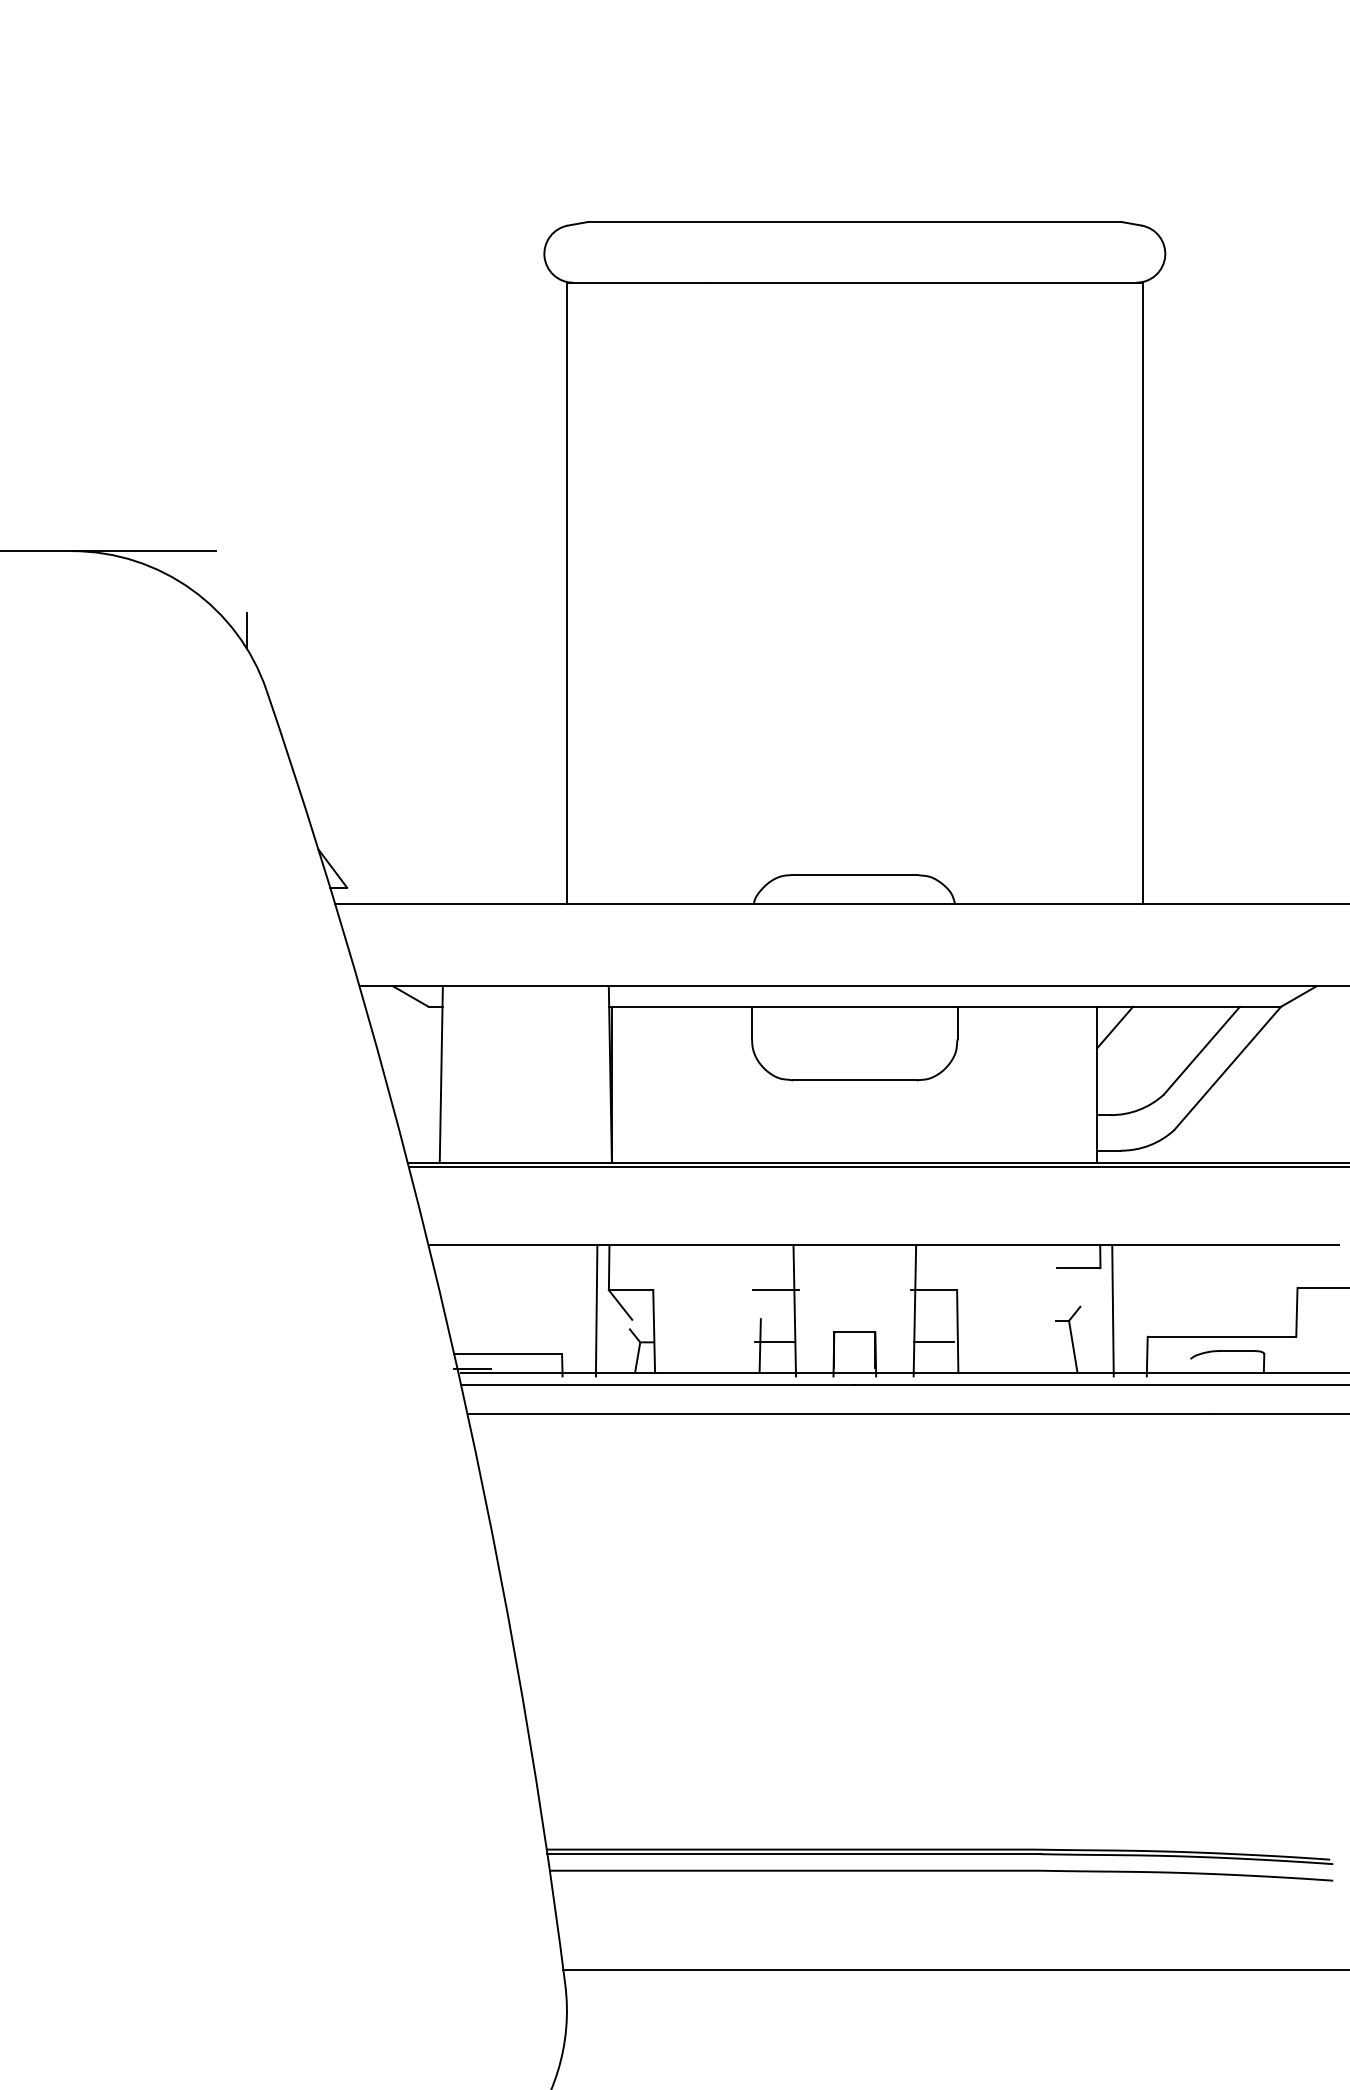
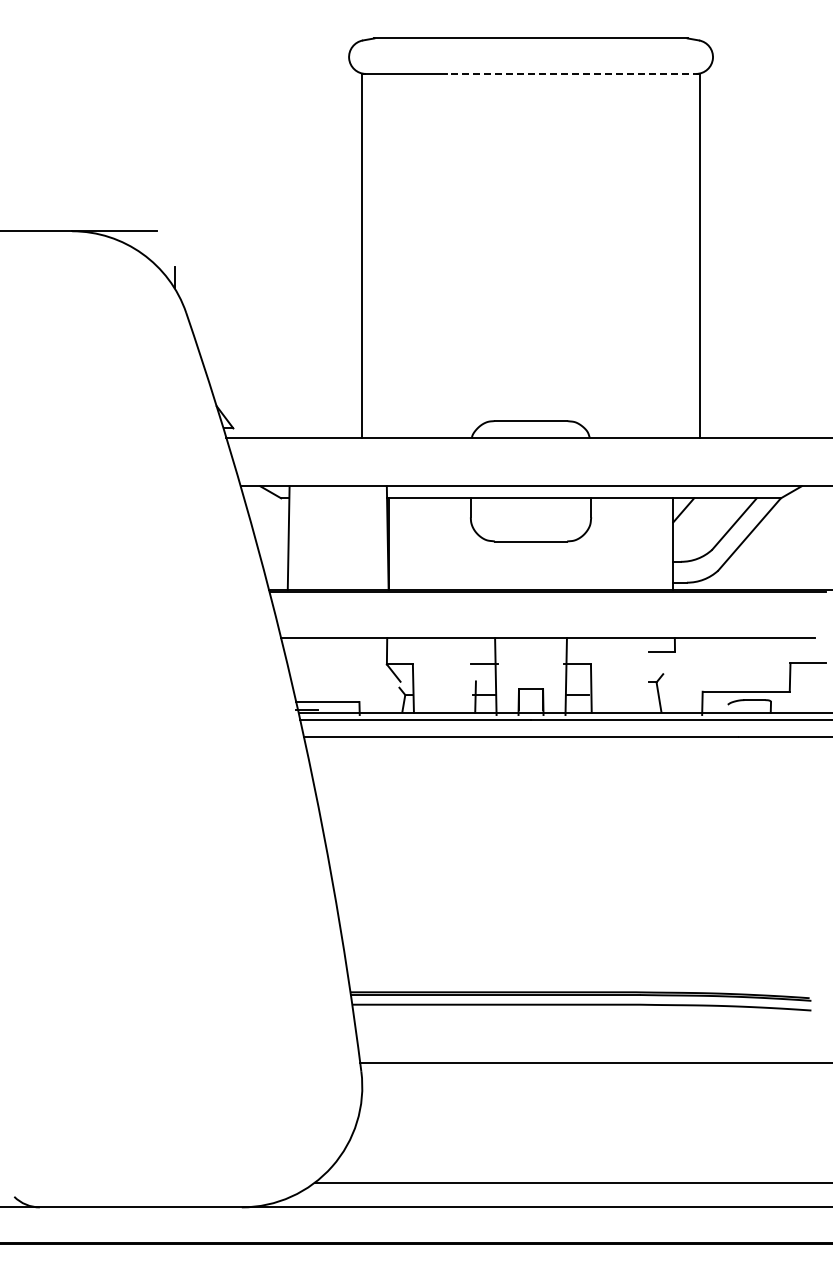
line: (927, 281) -> (573, 73), solid -> dashed
line: (596, 1310) -> (379, 676), removed
line: (1111, 1310) -> (681, 676), removed

